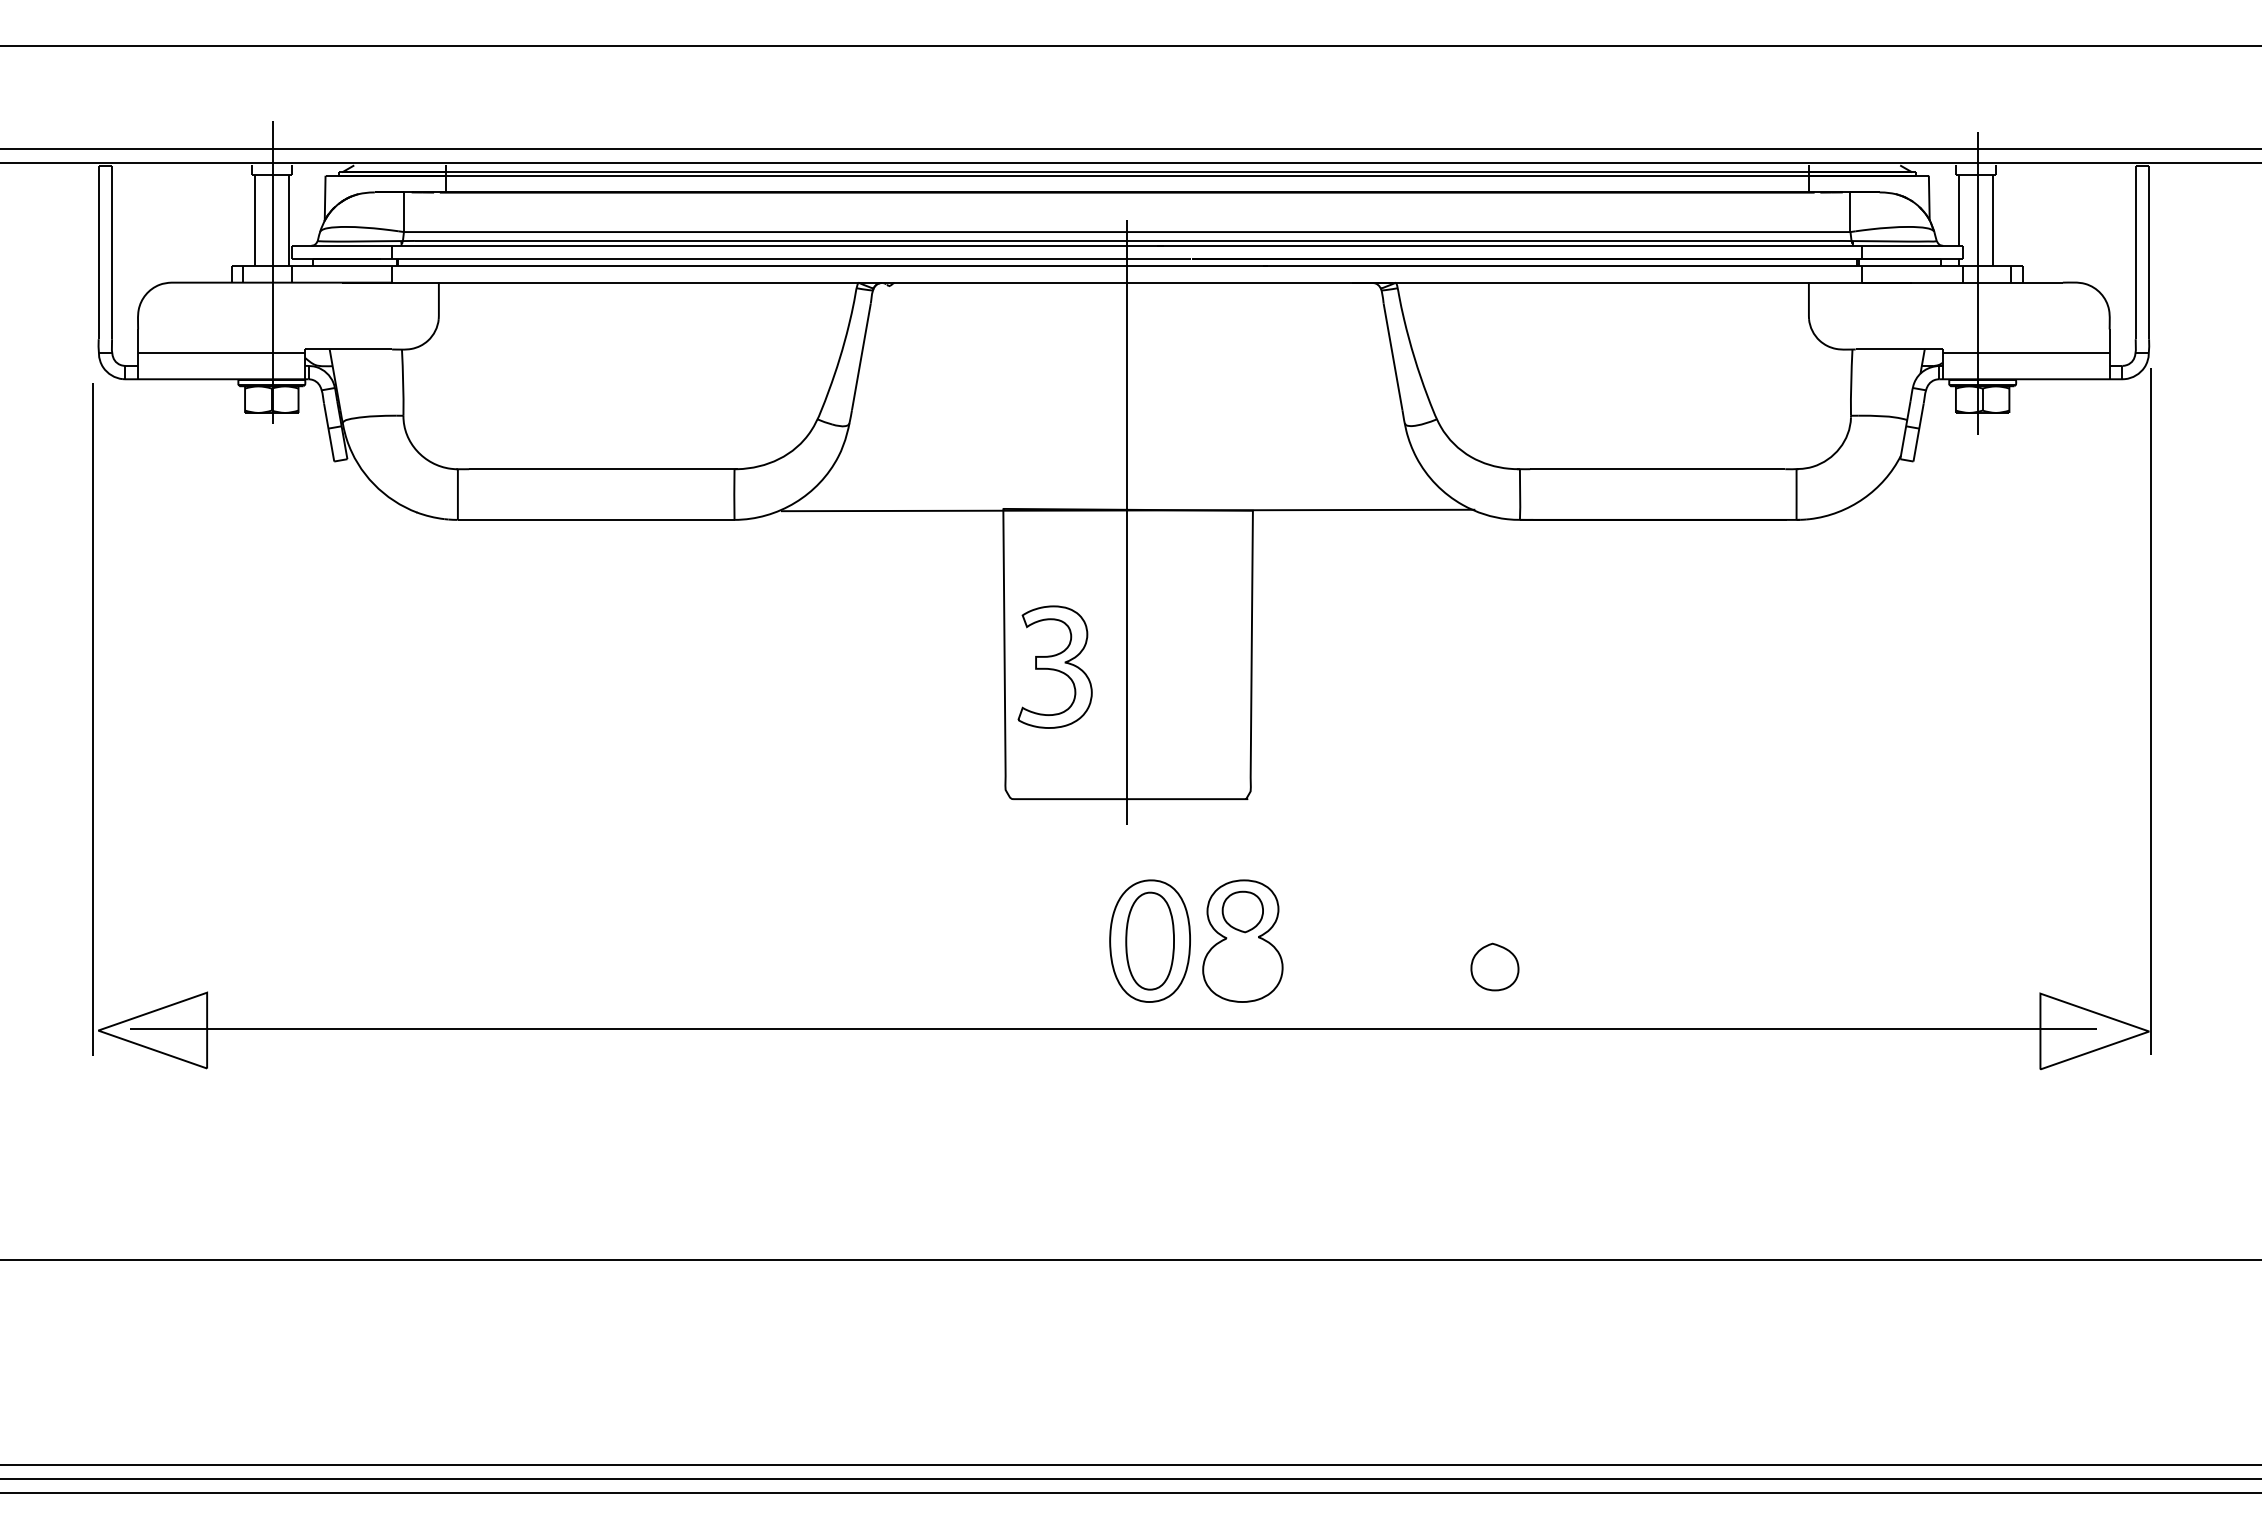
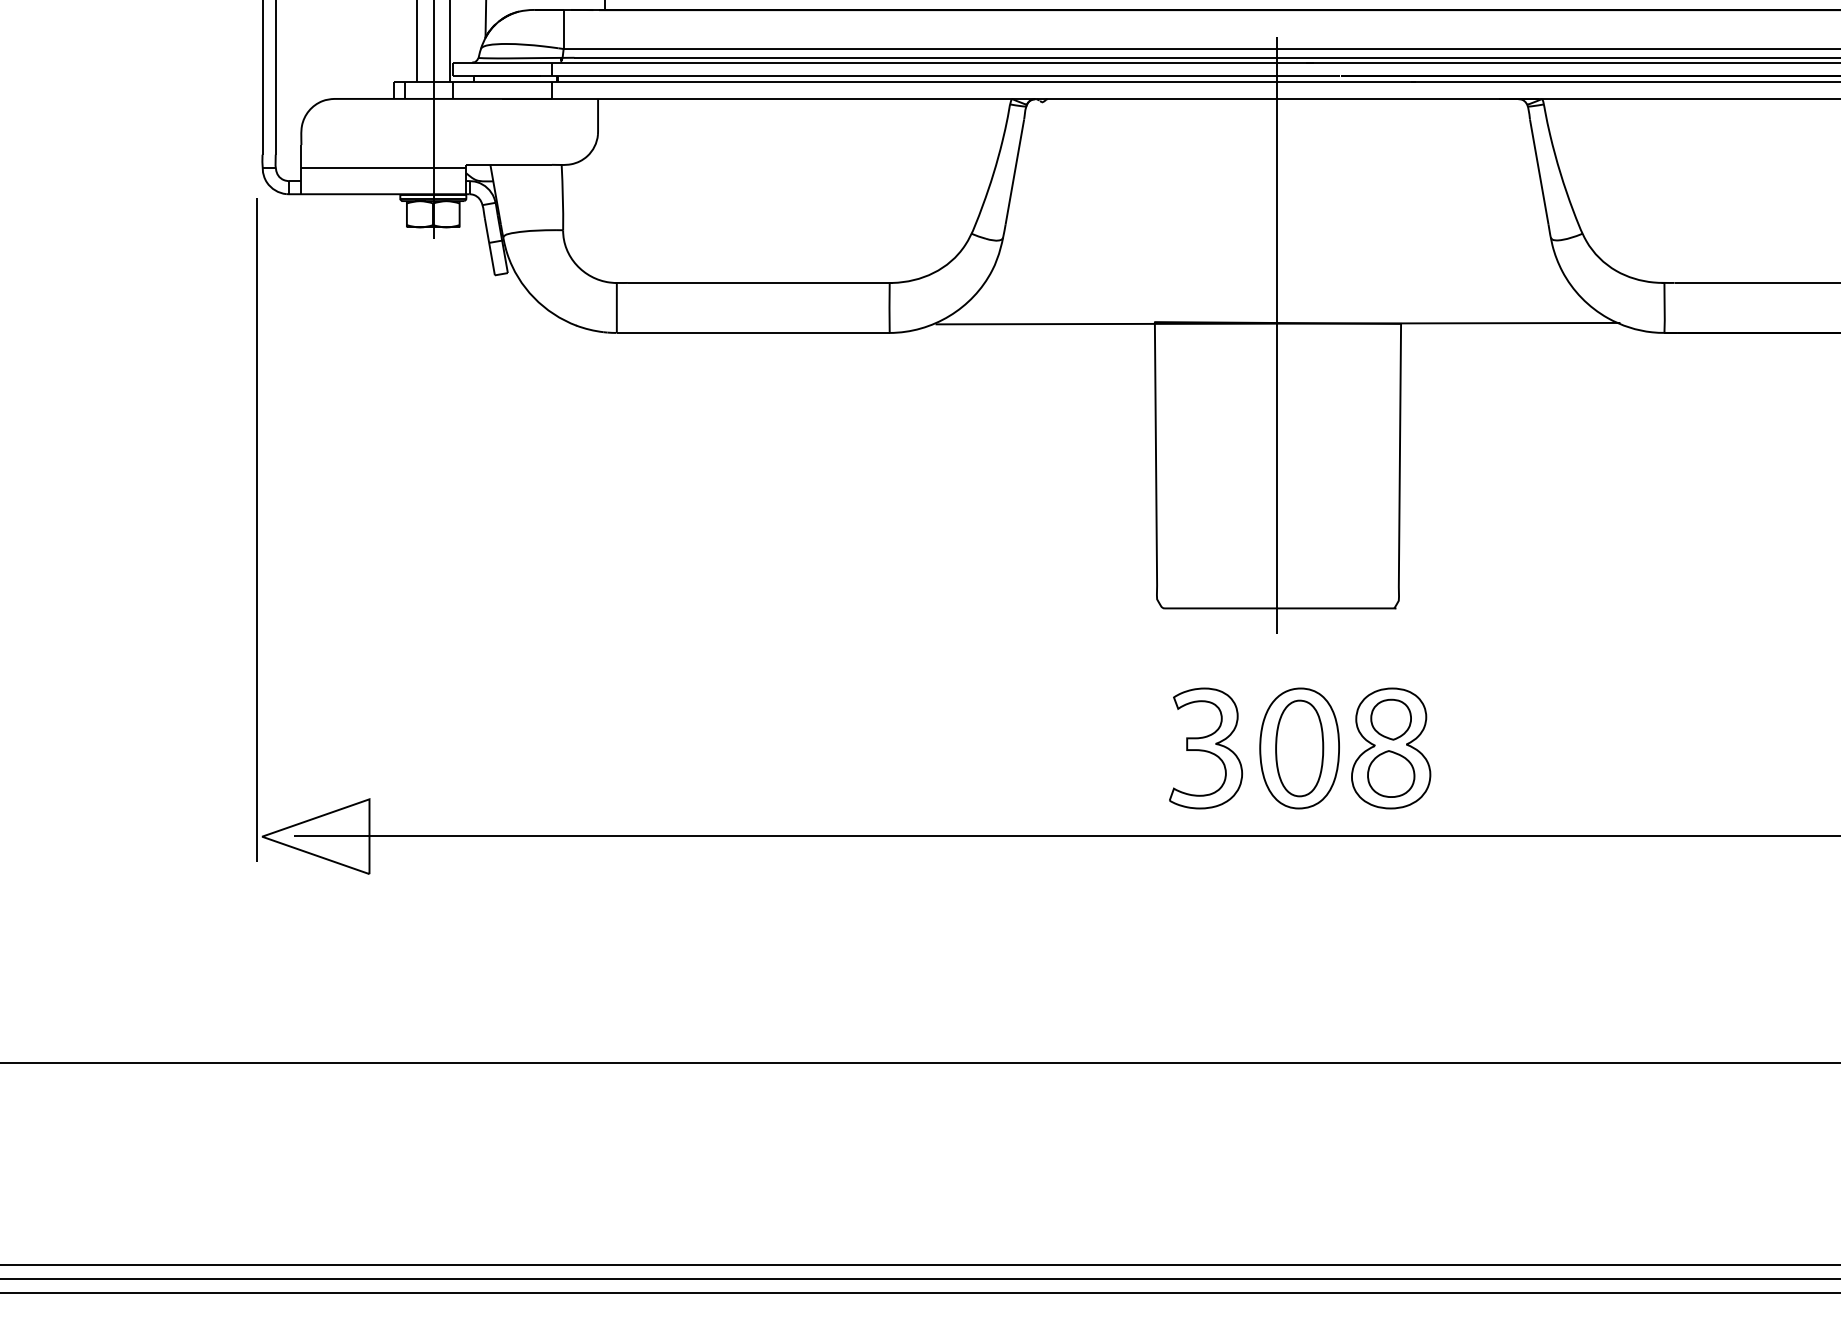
part: (1054, 666) -> (1205, 747), moved
part: (1494, 966) -> (1390, 773), moved

